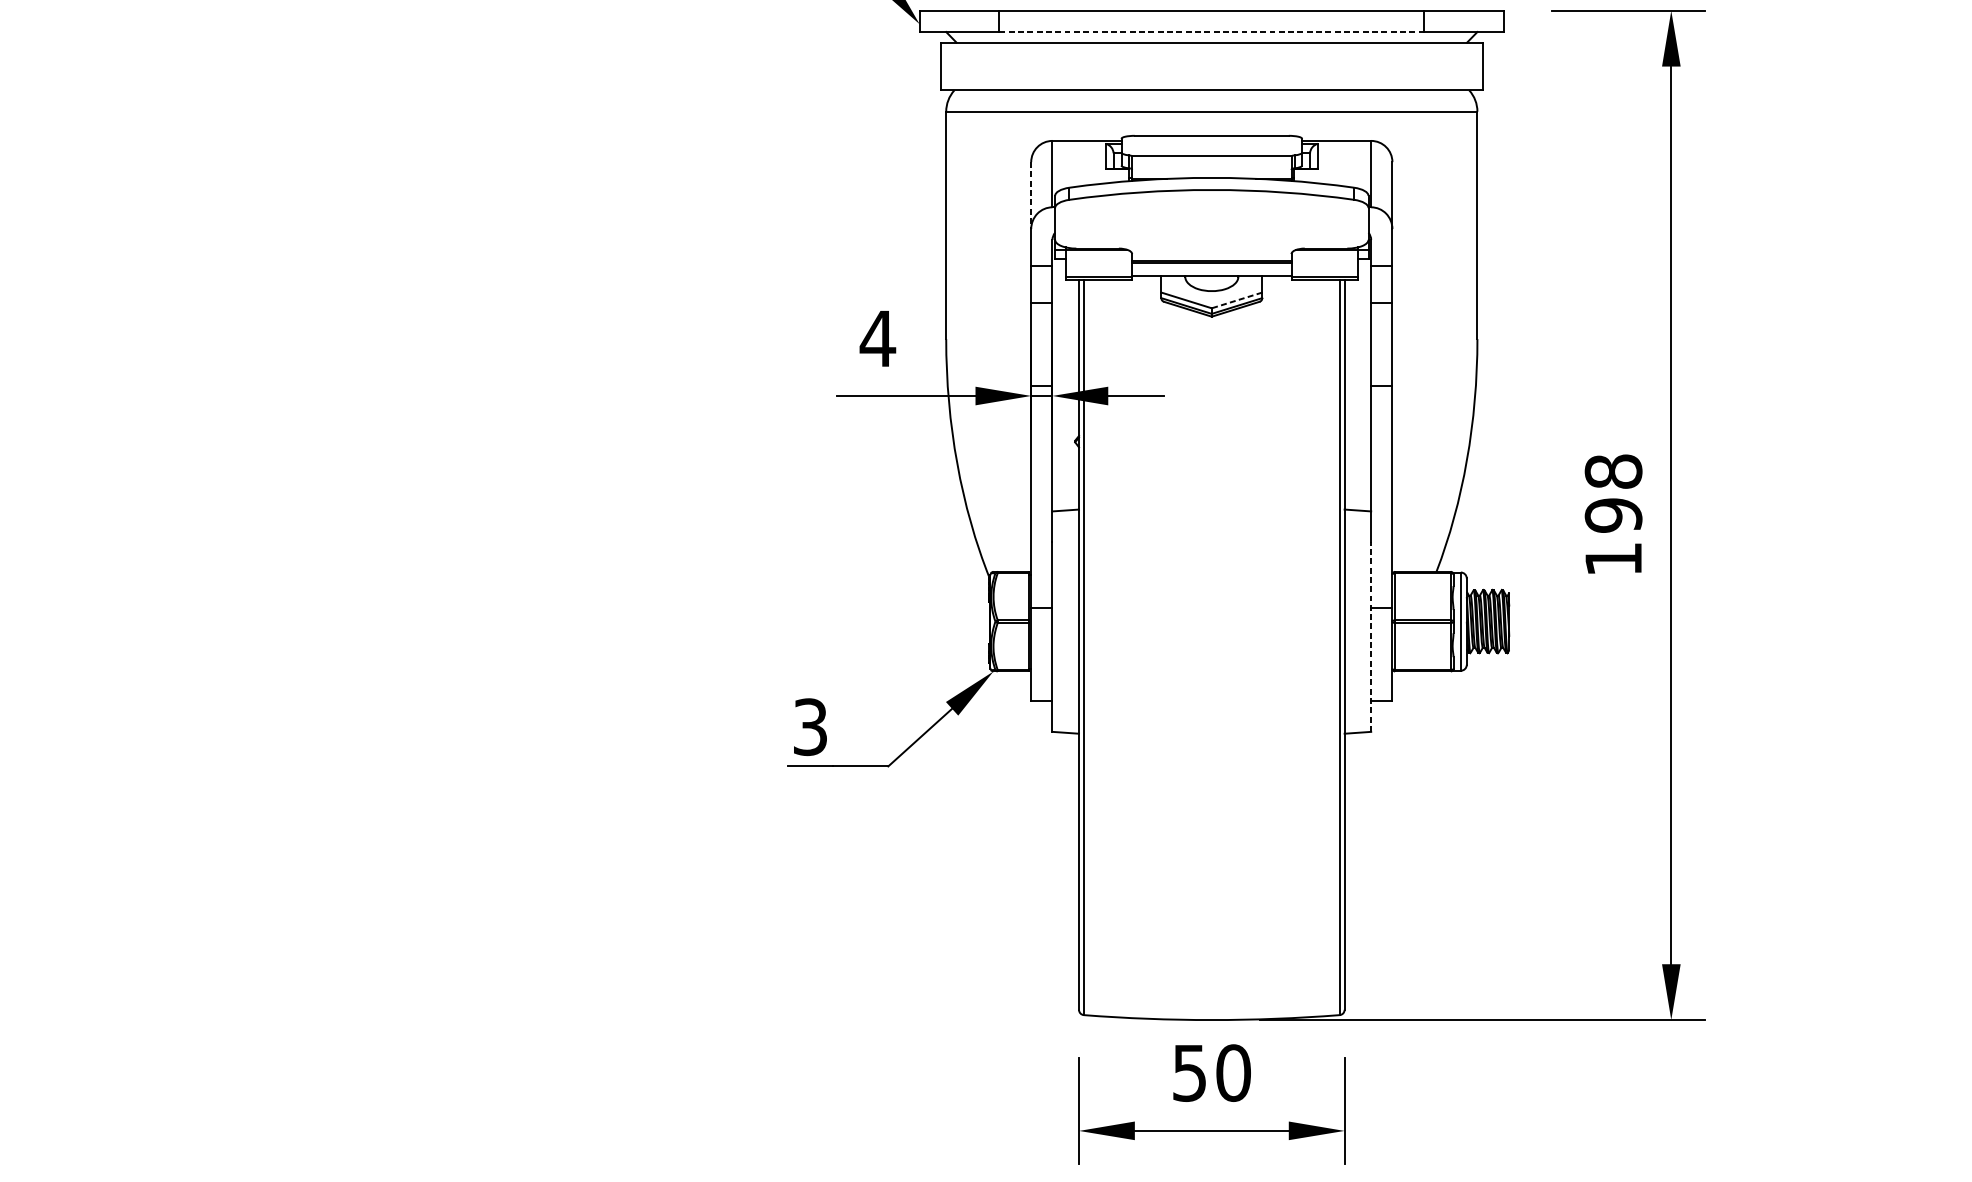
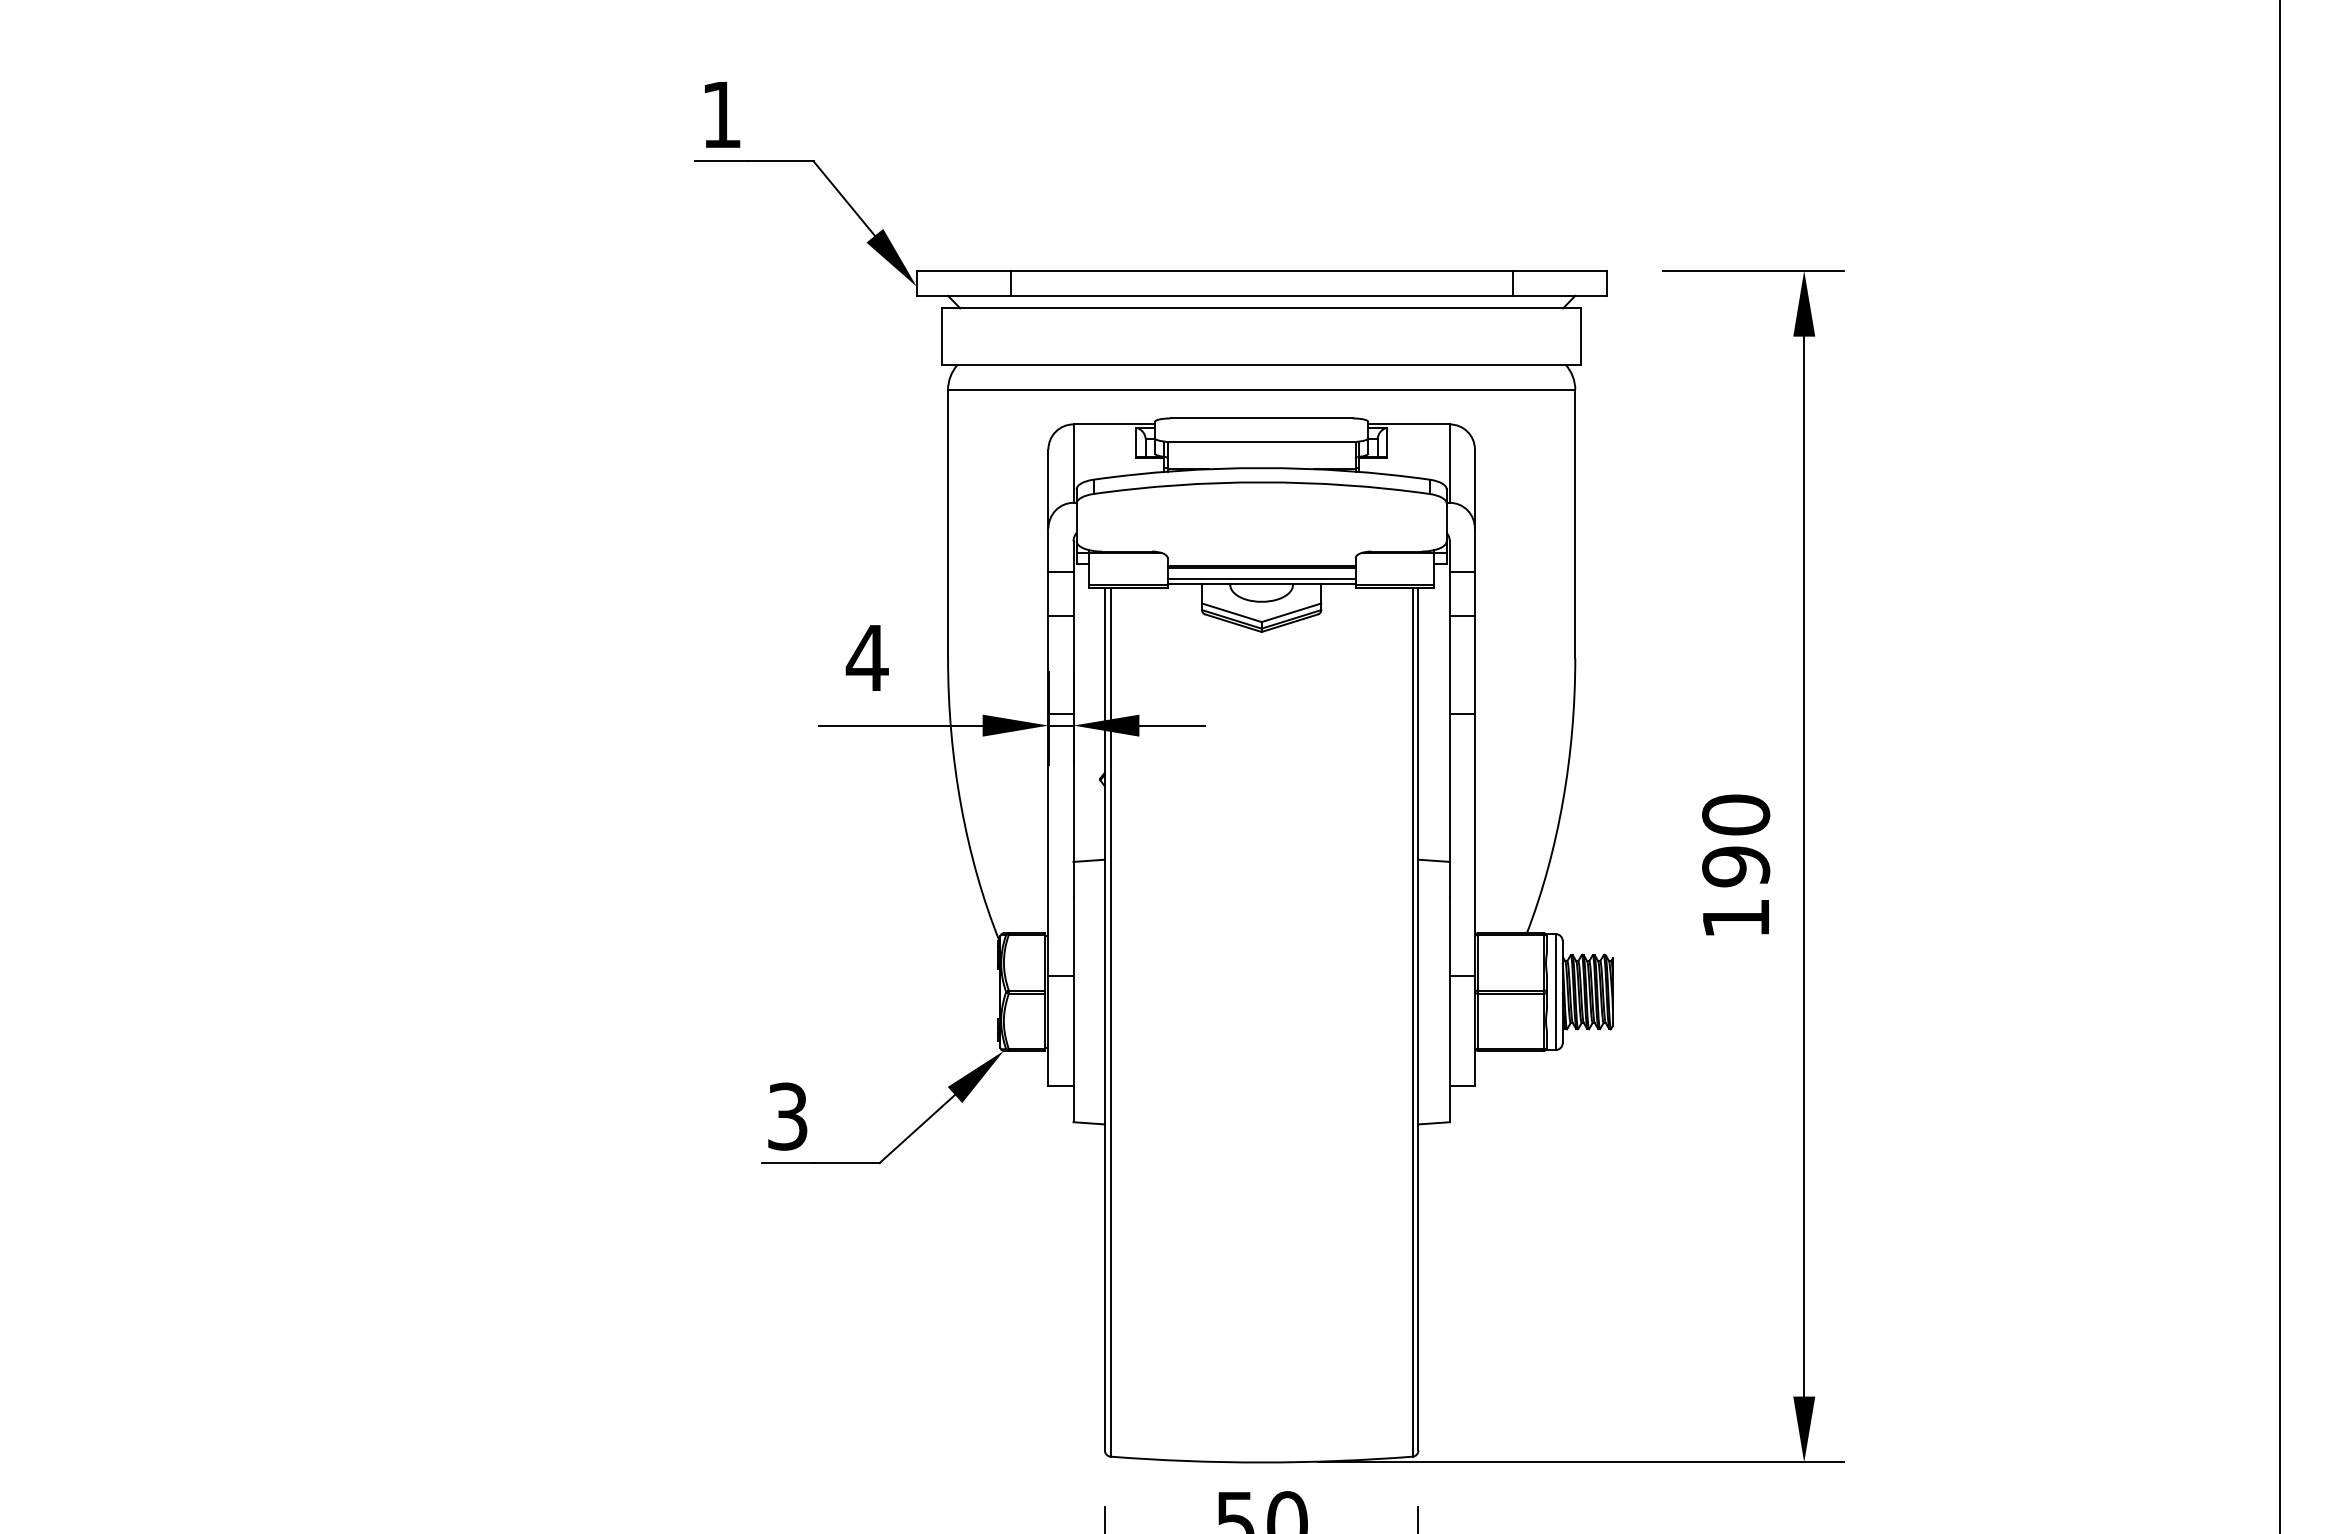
line: (1211, 31) -> (1261, 295), dashed -> solid
line: (1031, 196) -> (1048, 489), dashed -> solid
line: (1211, 271) -> (1261, 578), added
line: (1237, 300) -> (1291, 612), dashed -> solid
text: (1613, 471) -> (1735, 814), 198 -> 190
line: (1370, 636) -> (1449, 1009), dashed -> solid

